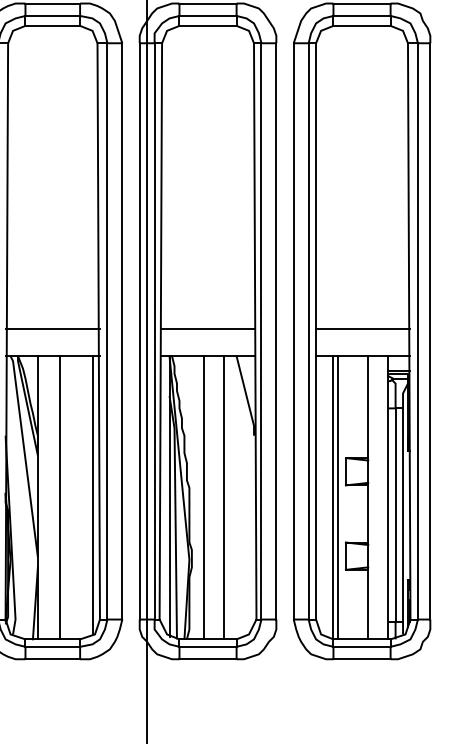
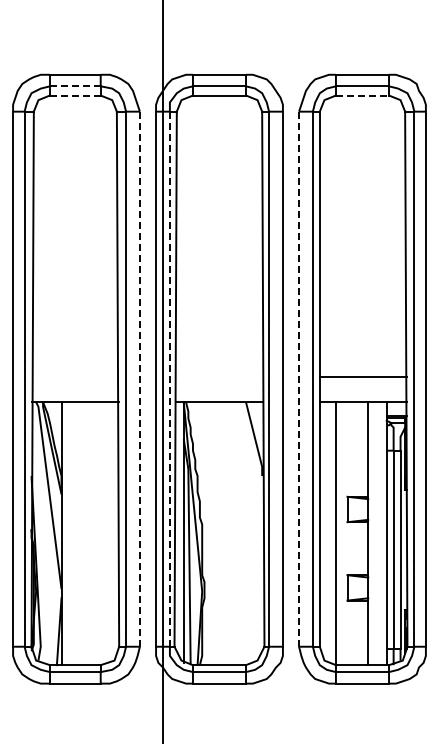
line: (52, 16) -> (75, 86), solid -> dashed
line: (52, 25) -> (75, 95), solid -> dashed
line: (362, 25) -> (362, 95), solid -> dashed
line: (52, 328) -> (75, 376), removed
line: (208, 328) -> (219, 376), removed
line: (121, 331) -> (139, 379), solid -> dashed
line: (154, 331) -> (169, 379), solid -> dashed
line: (294, 331) -> (299, 379), solid -> dashed
line: (92, 495) -> (112, 531), removed
line: (60, 497) -> (82, 533), removed
line: (204, 497) -> (216, 533), removed
line: (224, 497) -> (234, 533), removed
line: (338, 497) -> (340, 533), removed

